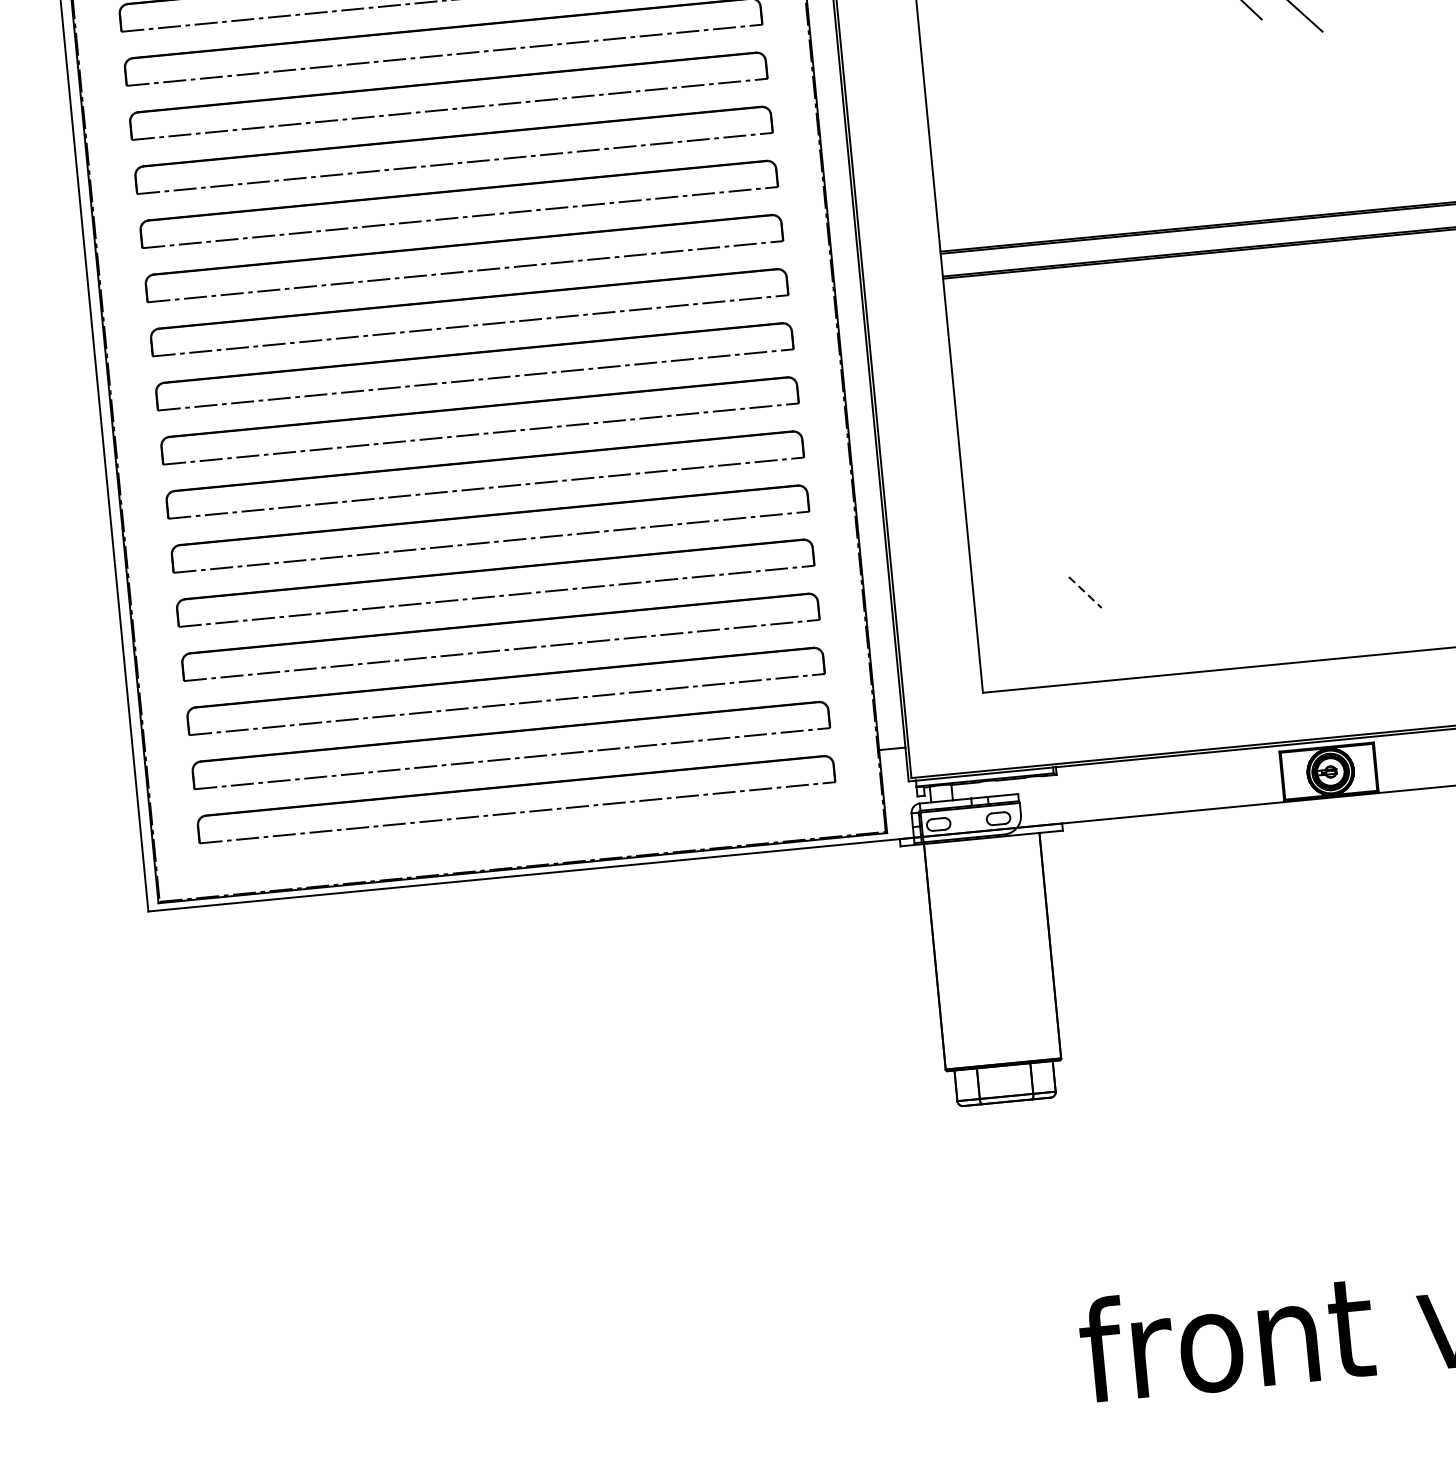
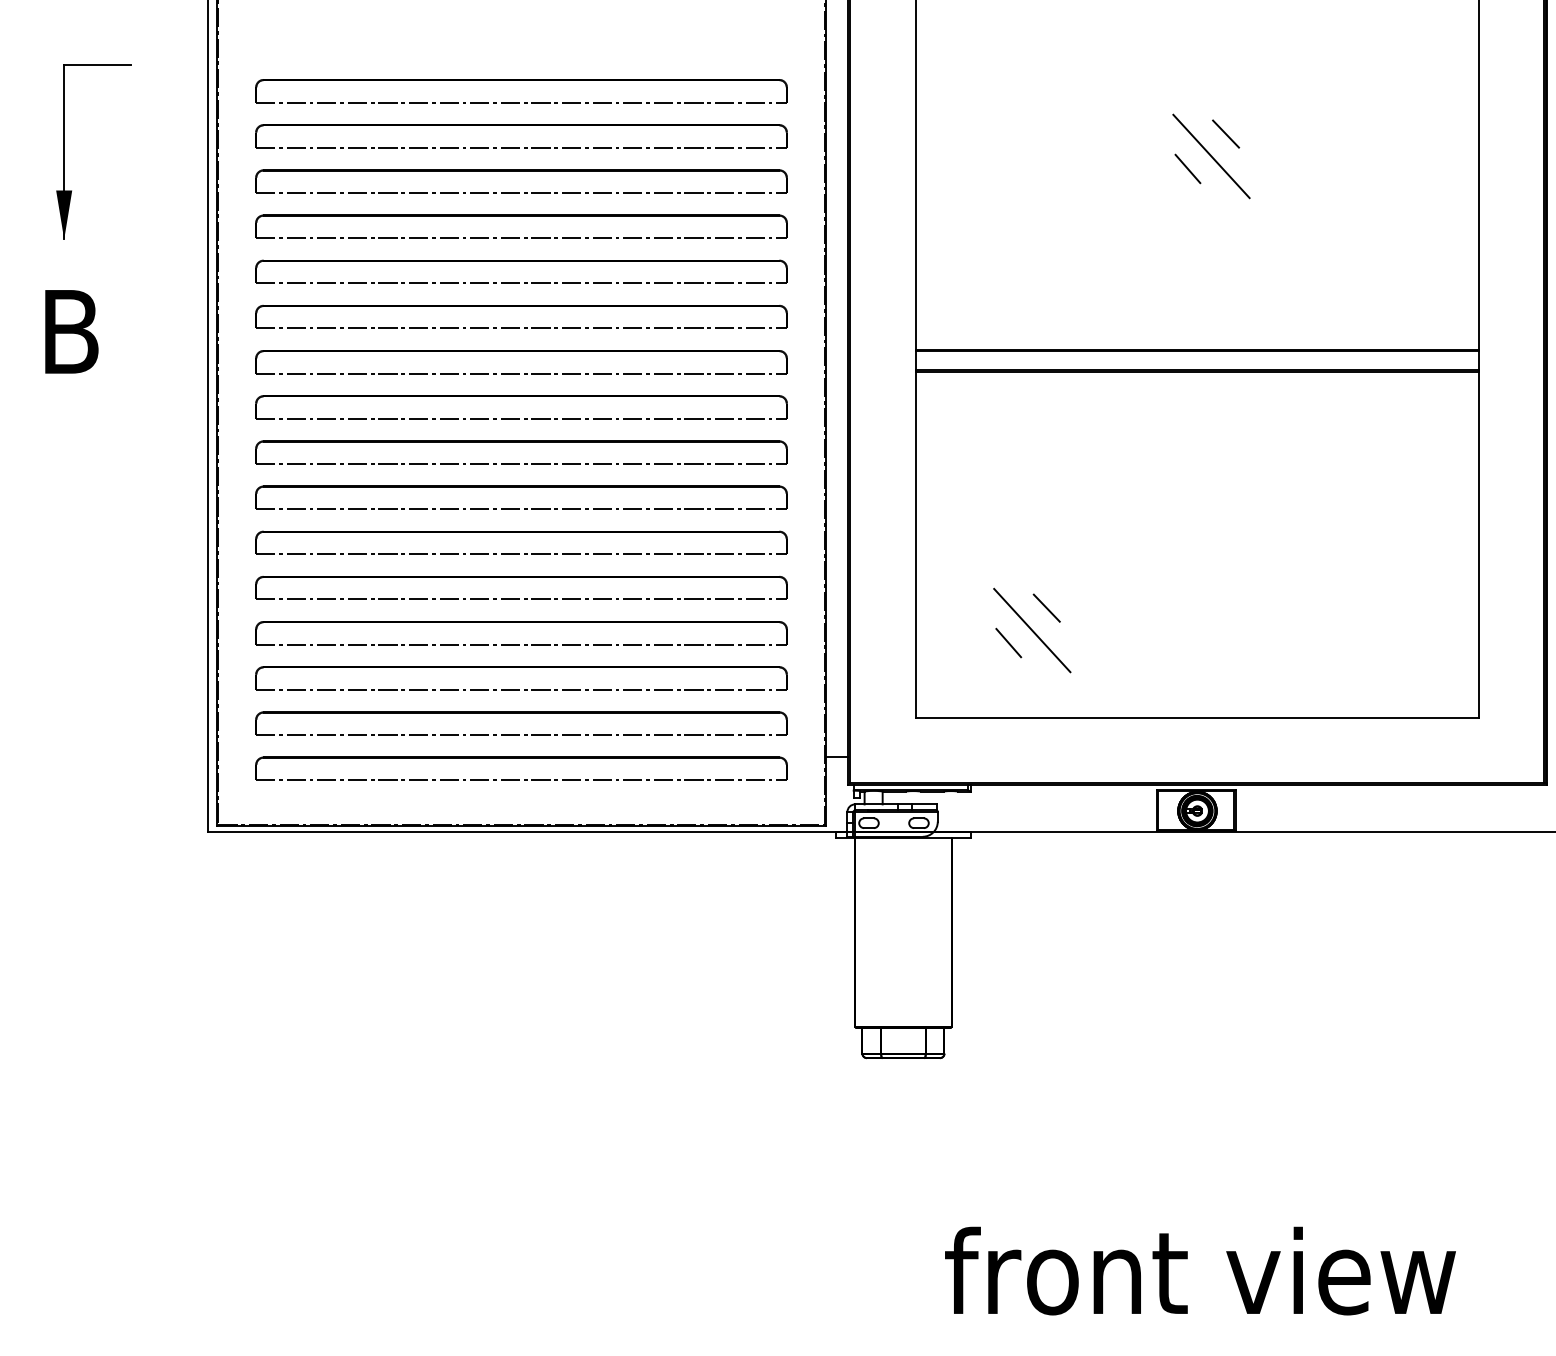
line: (1126, 545) -> (1046, 607), added
line: (1112, 574) -> (1032, 630), added
line: (1085, 593) -> (1008, 643), dashed -> solid

